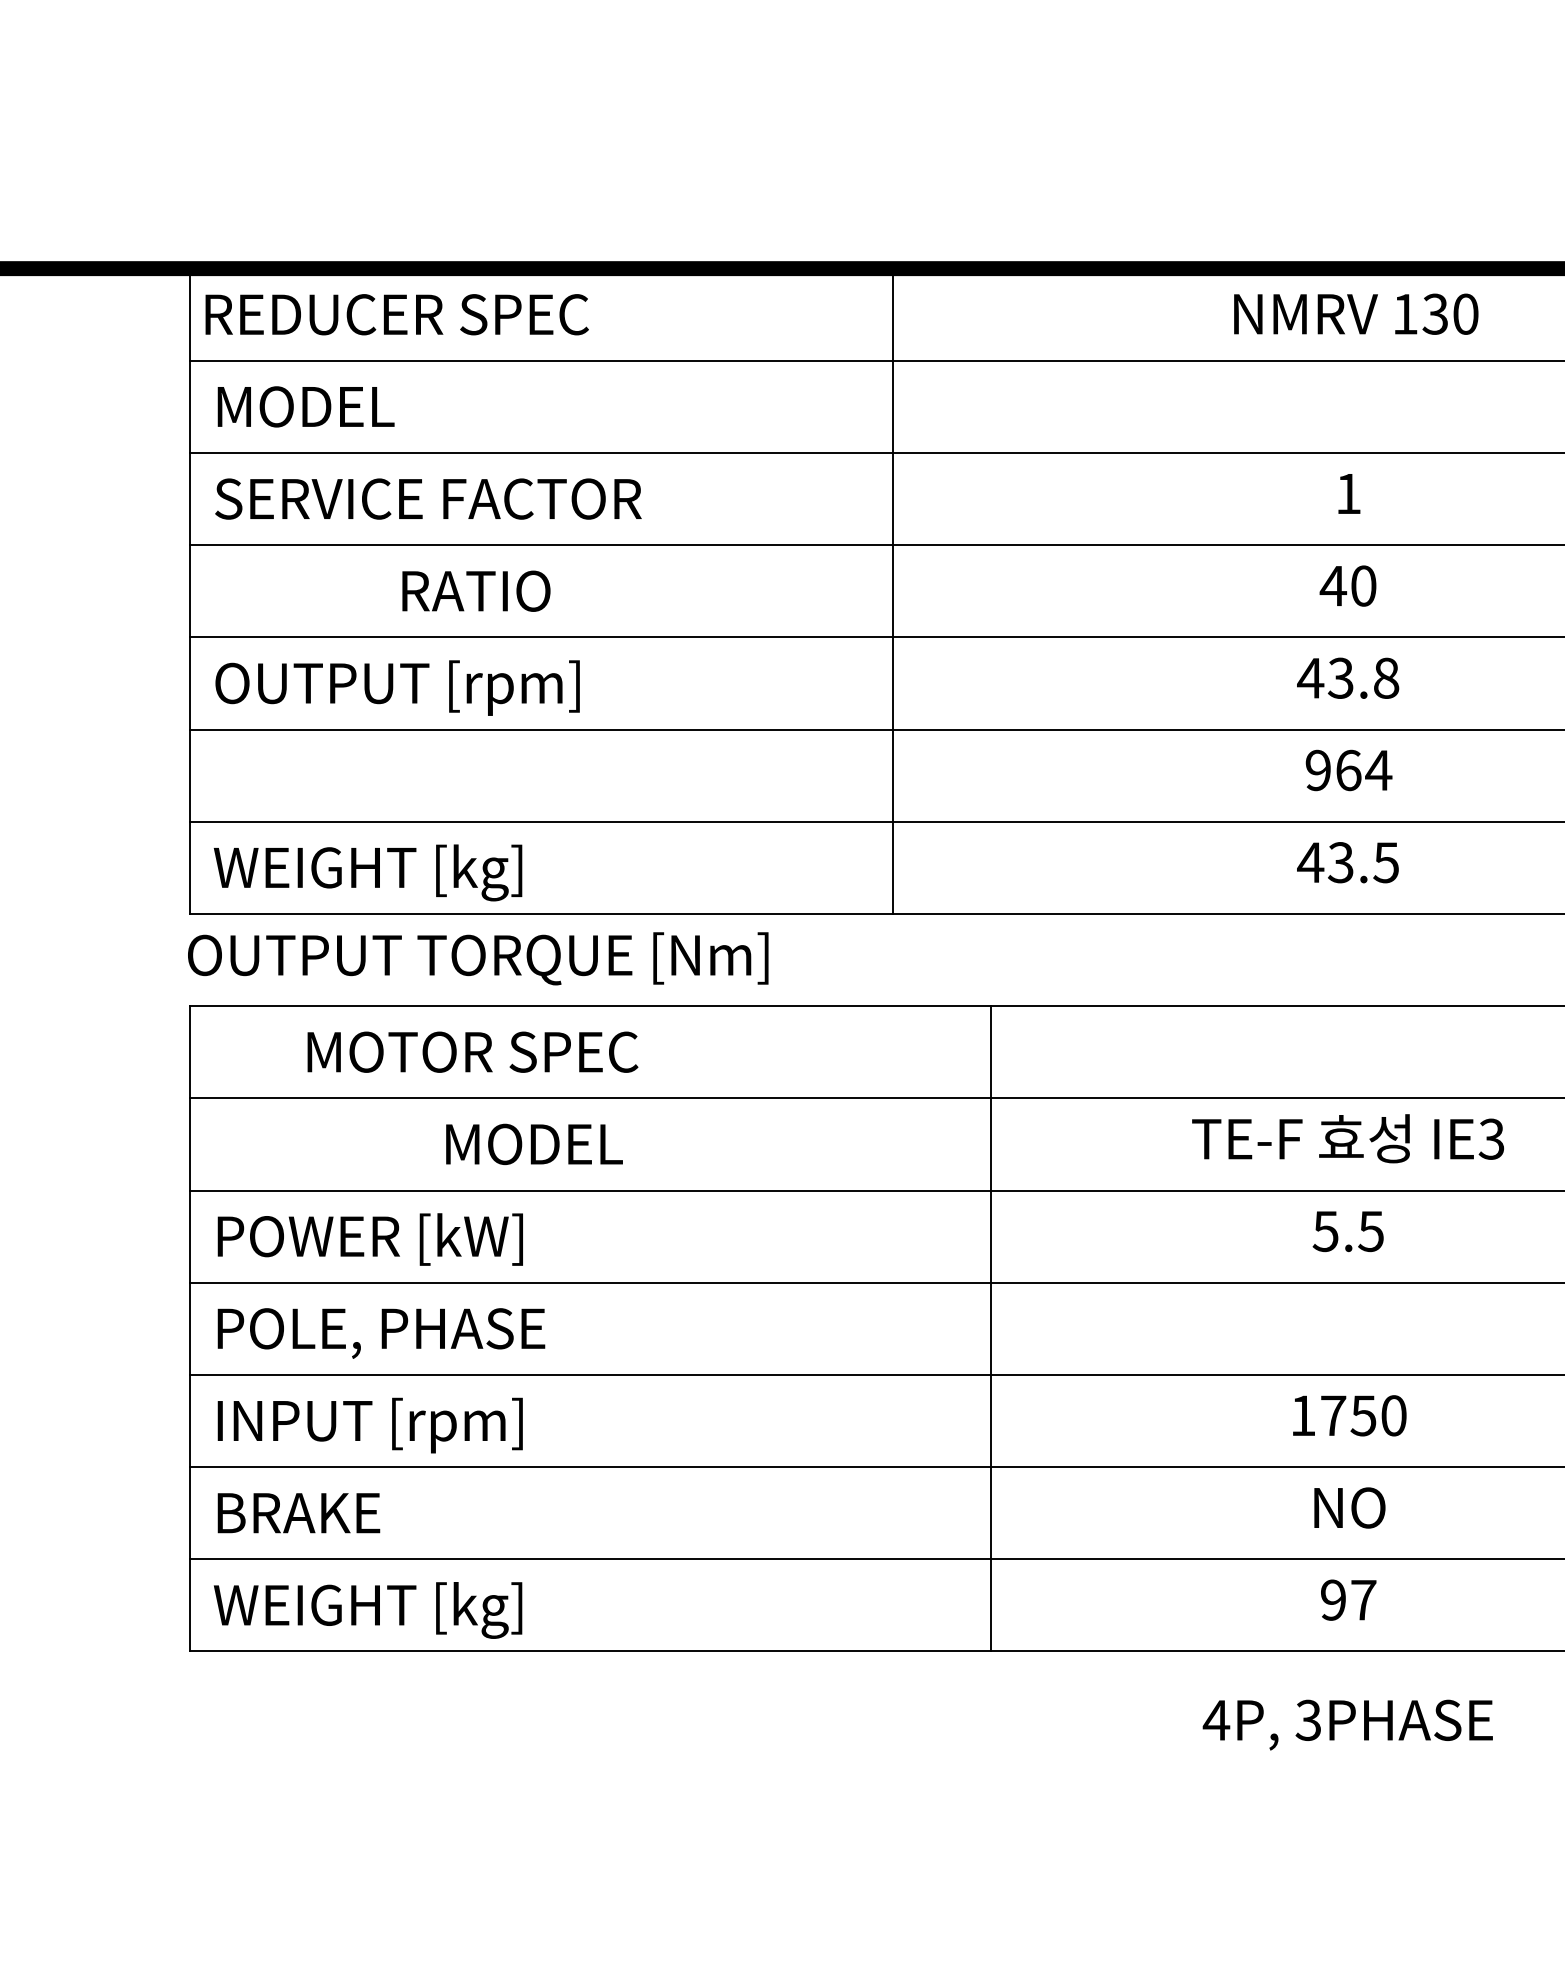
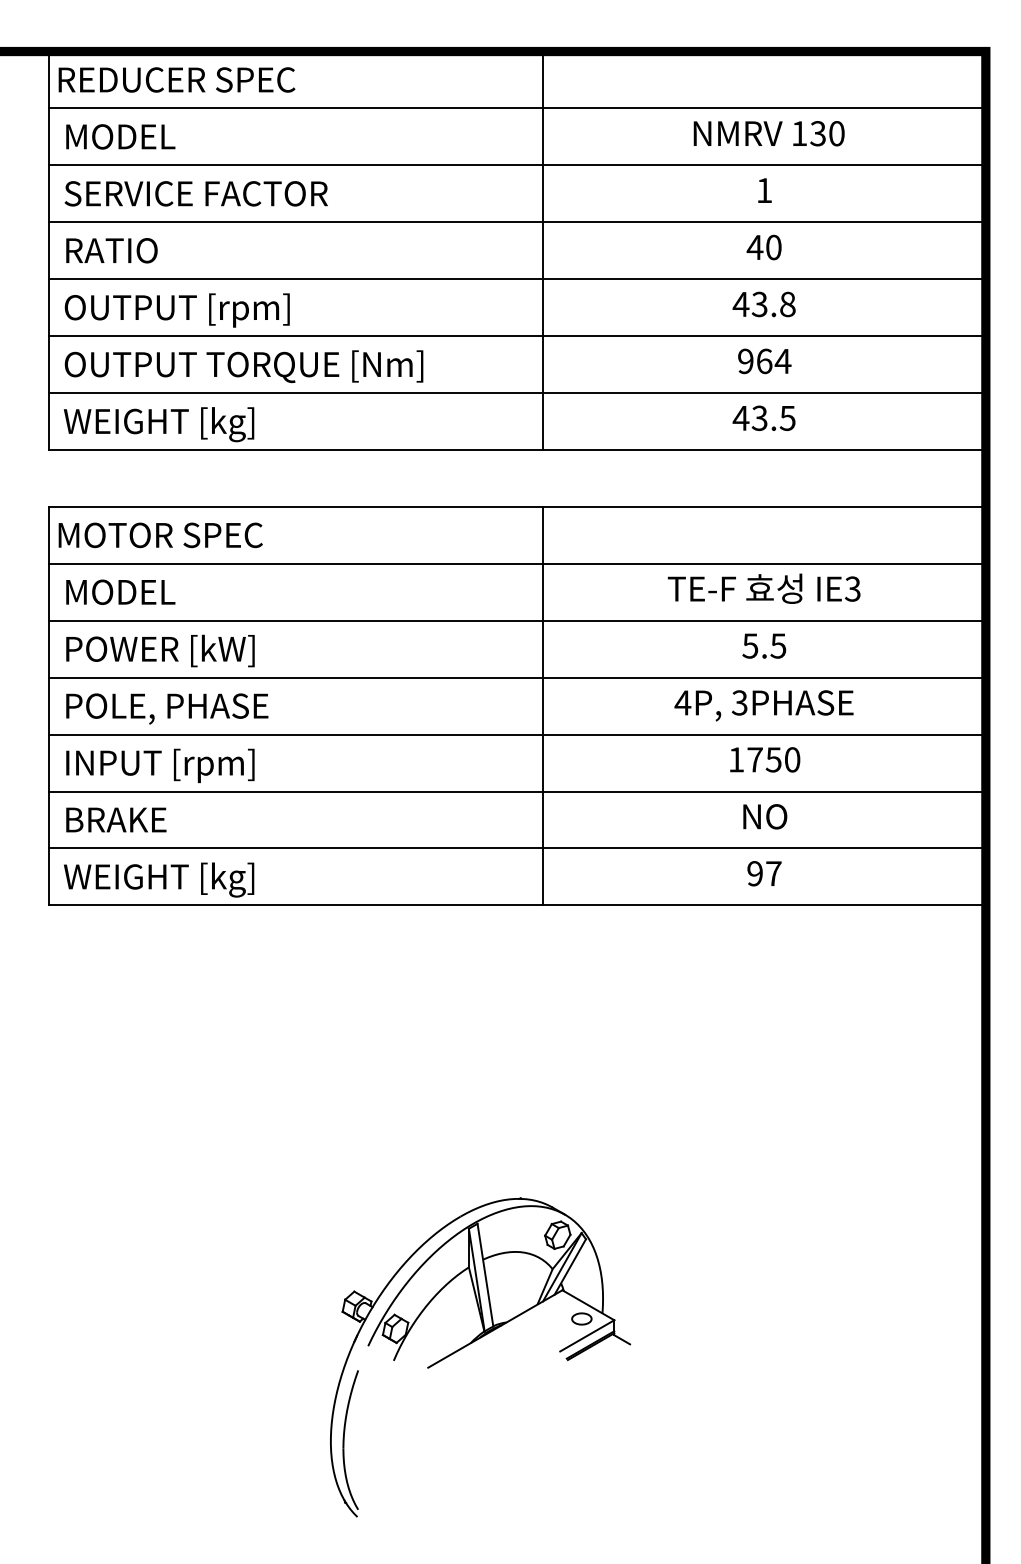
text: (1355, 313) -> (768, 133), moved
text: (475, 590) -> (111, 250), moved
line: (893, 590) -> (543, 250), moved
text: (477, 958) -> (243, 366), moved
text: (472, 1052) -> (160, 535), moved
text: (534, 1143) -> (120, 591), moved
text: (1346, 1724) -> (763, 705), moved

